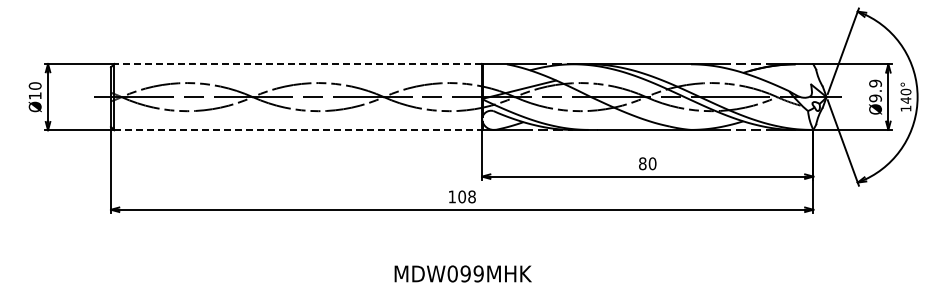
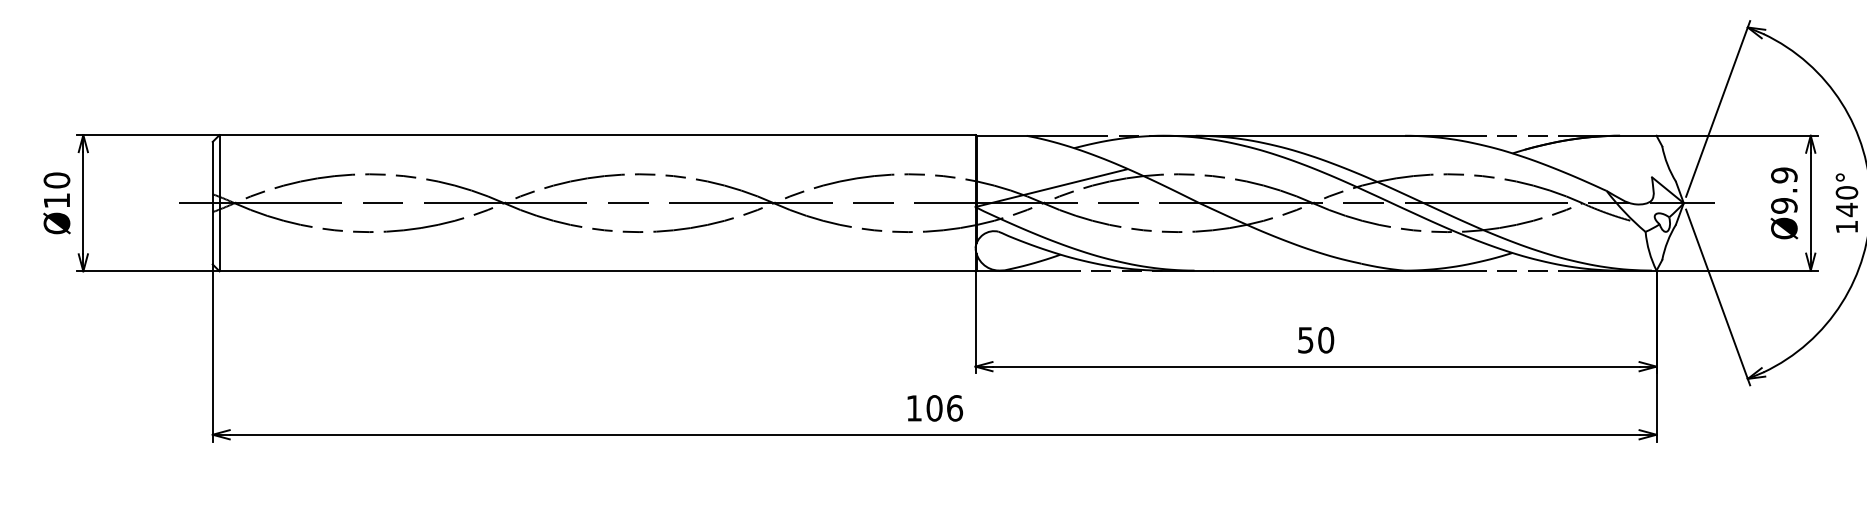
line: (298, 63) -> (598, 134), dashed -> solid
line: (298, 130) -> (598, 271), dashed -> solid
text: (642, 163) -> (1305, 339), 80 -> 50
text: (471, 196) -> (953, 407), 108 -> 106

